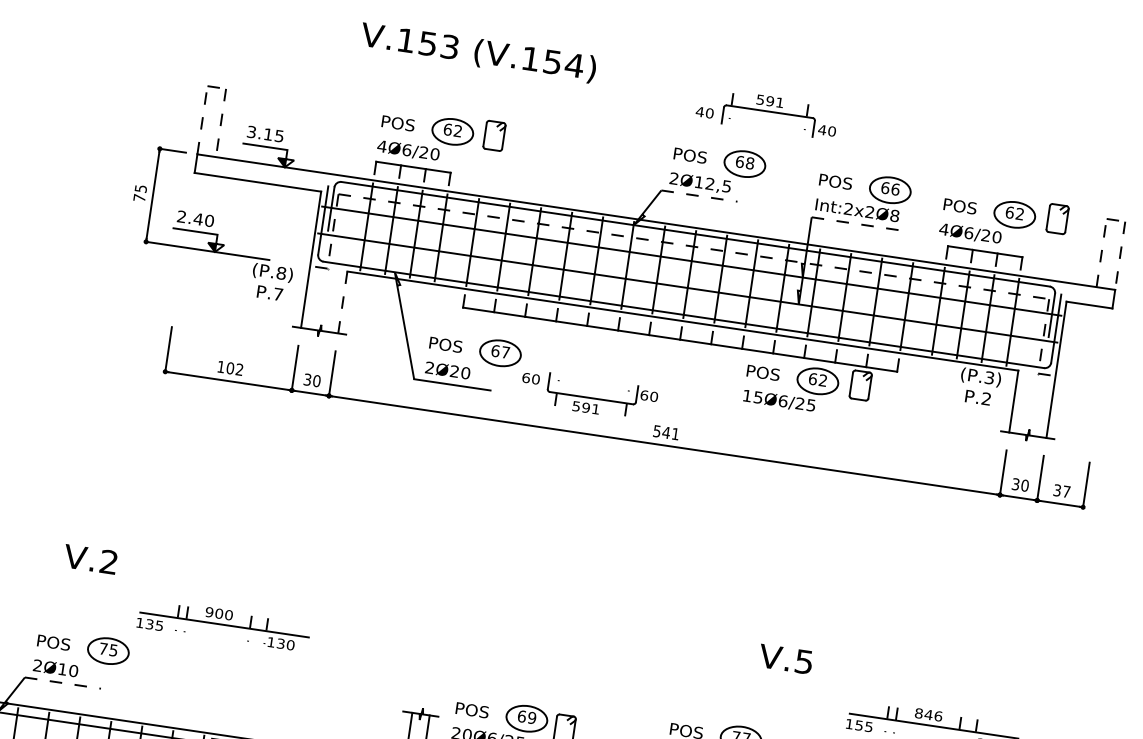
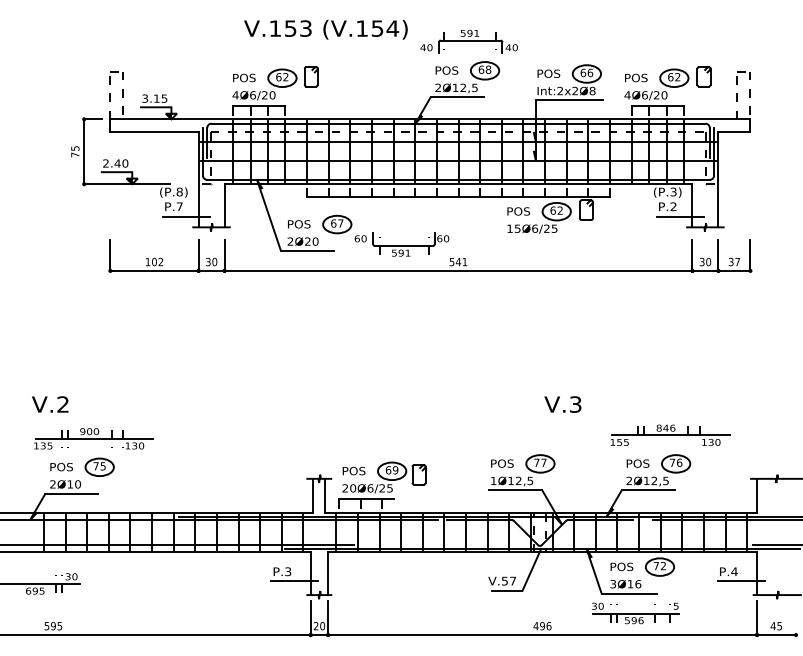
text: (477, 52) -> (325, 29), moved
part: (766, 112) -> (468, 41), moved
line: (699, 196) -> (457, 97), dashed -> solid
line: (859, 224) -> (569, 100), dashed -> solid
line: (342, 302) -> (224, 205), dashed -> solid
line: (284, 309) -> (185, 216), added
line: (992, 414) -> (679, 216), added
text: (90, 559) -> (50, 404), moved
part: (223, 624) -> (93, 438), moved
text: (803, 661) -> (575, 404), V.5 -> V.3
line: (62, 682) -> (71, 493), dashed -> solid

